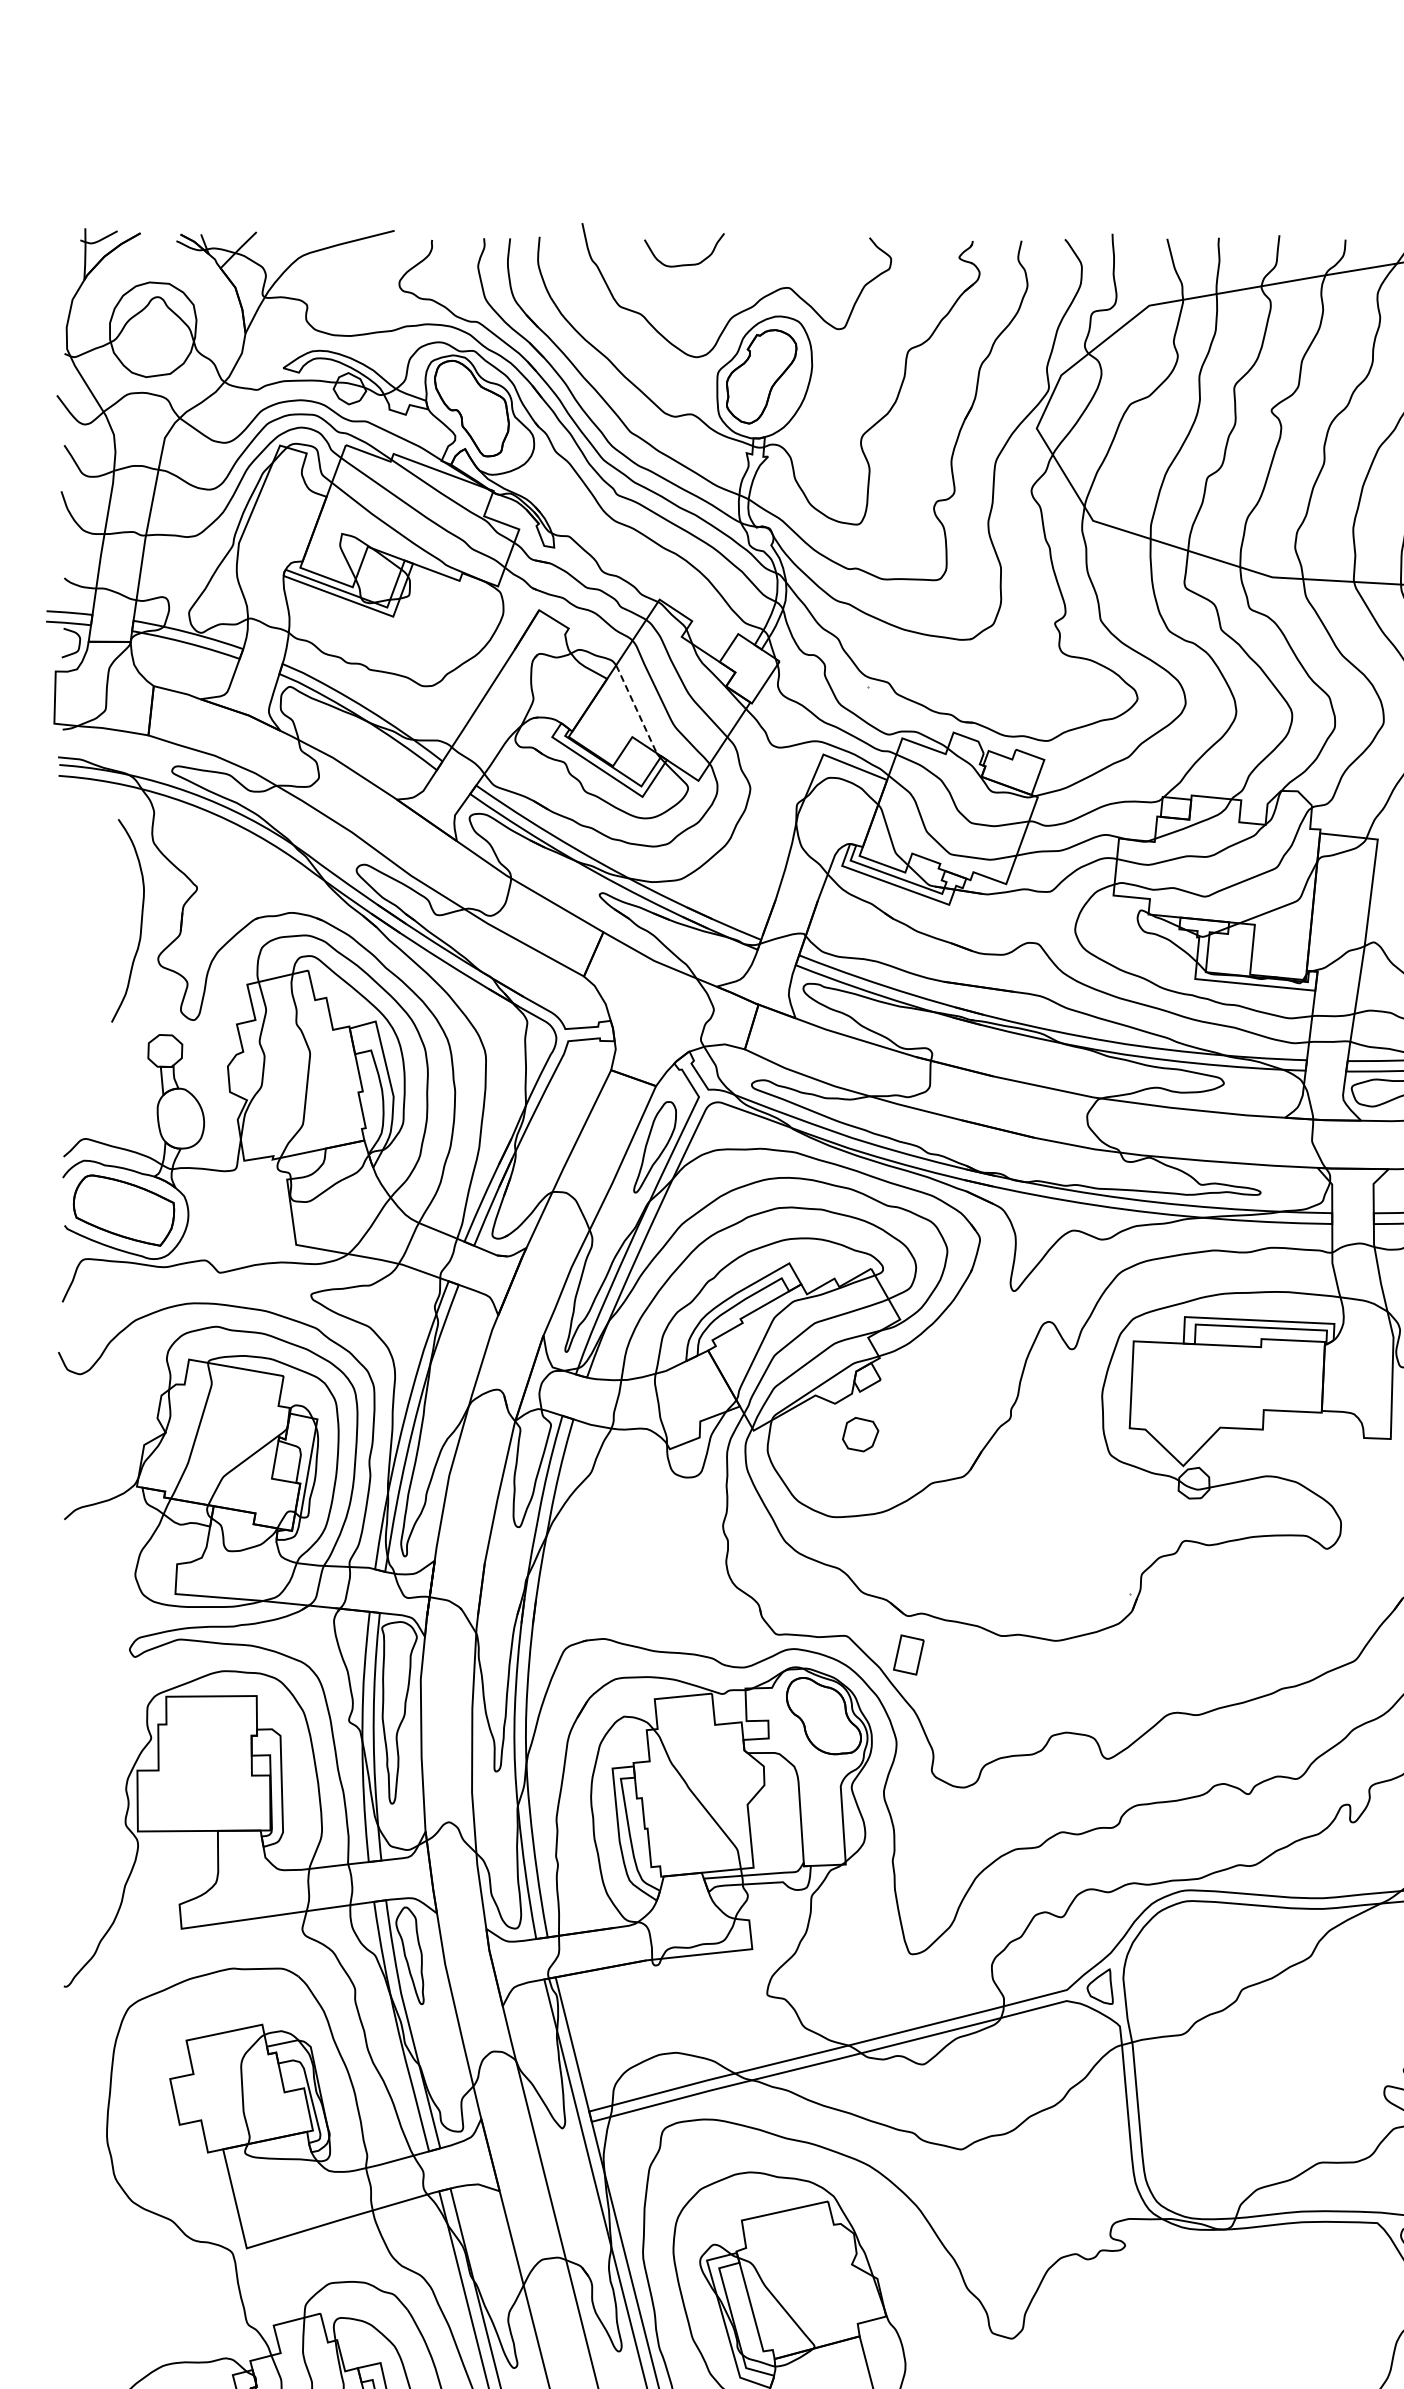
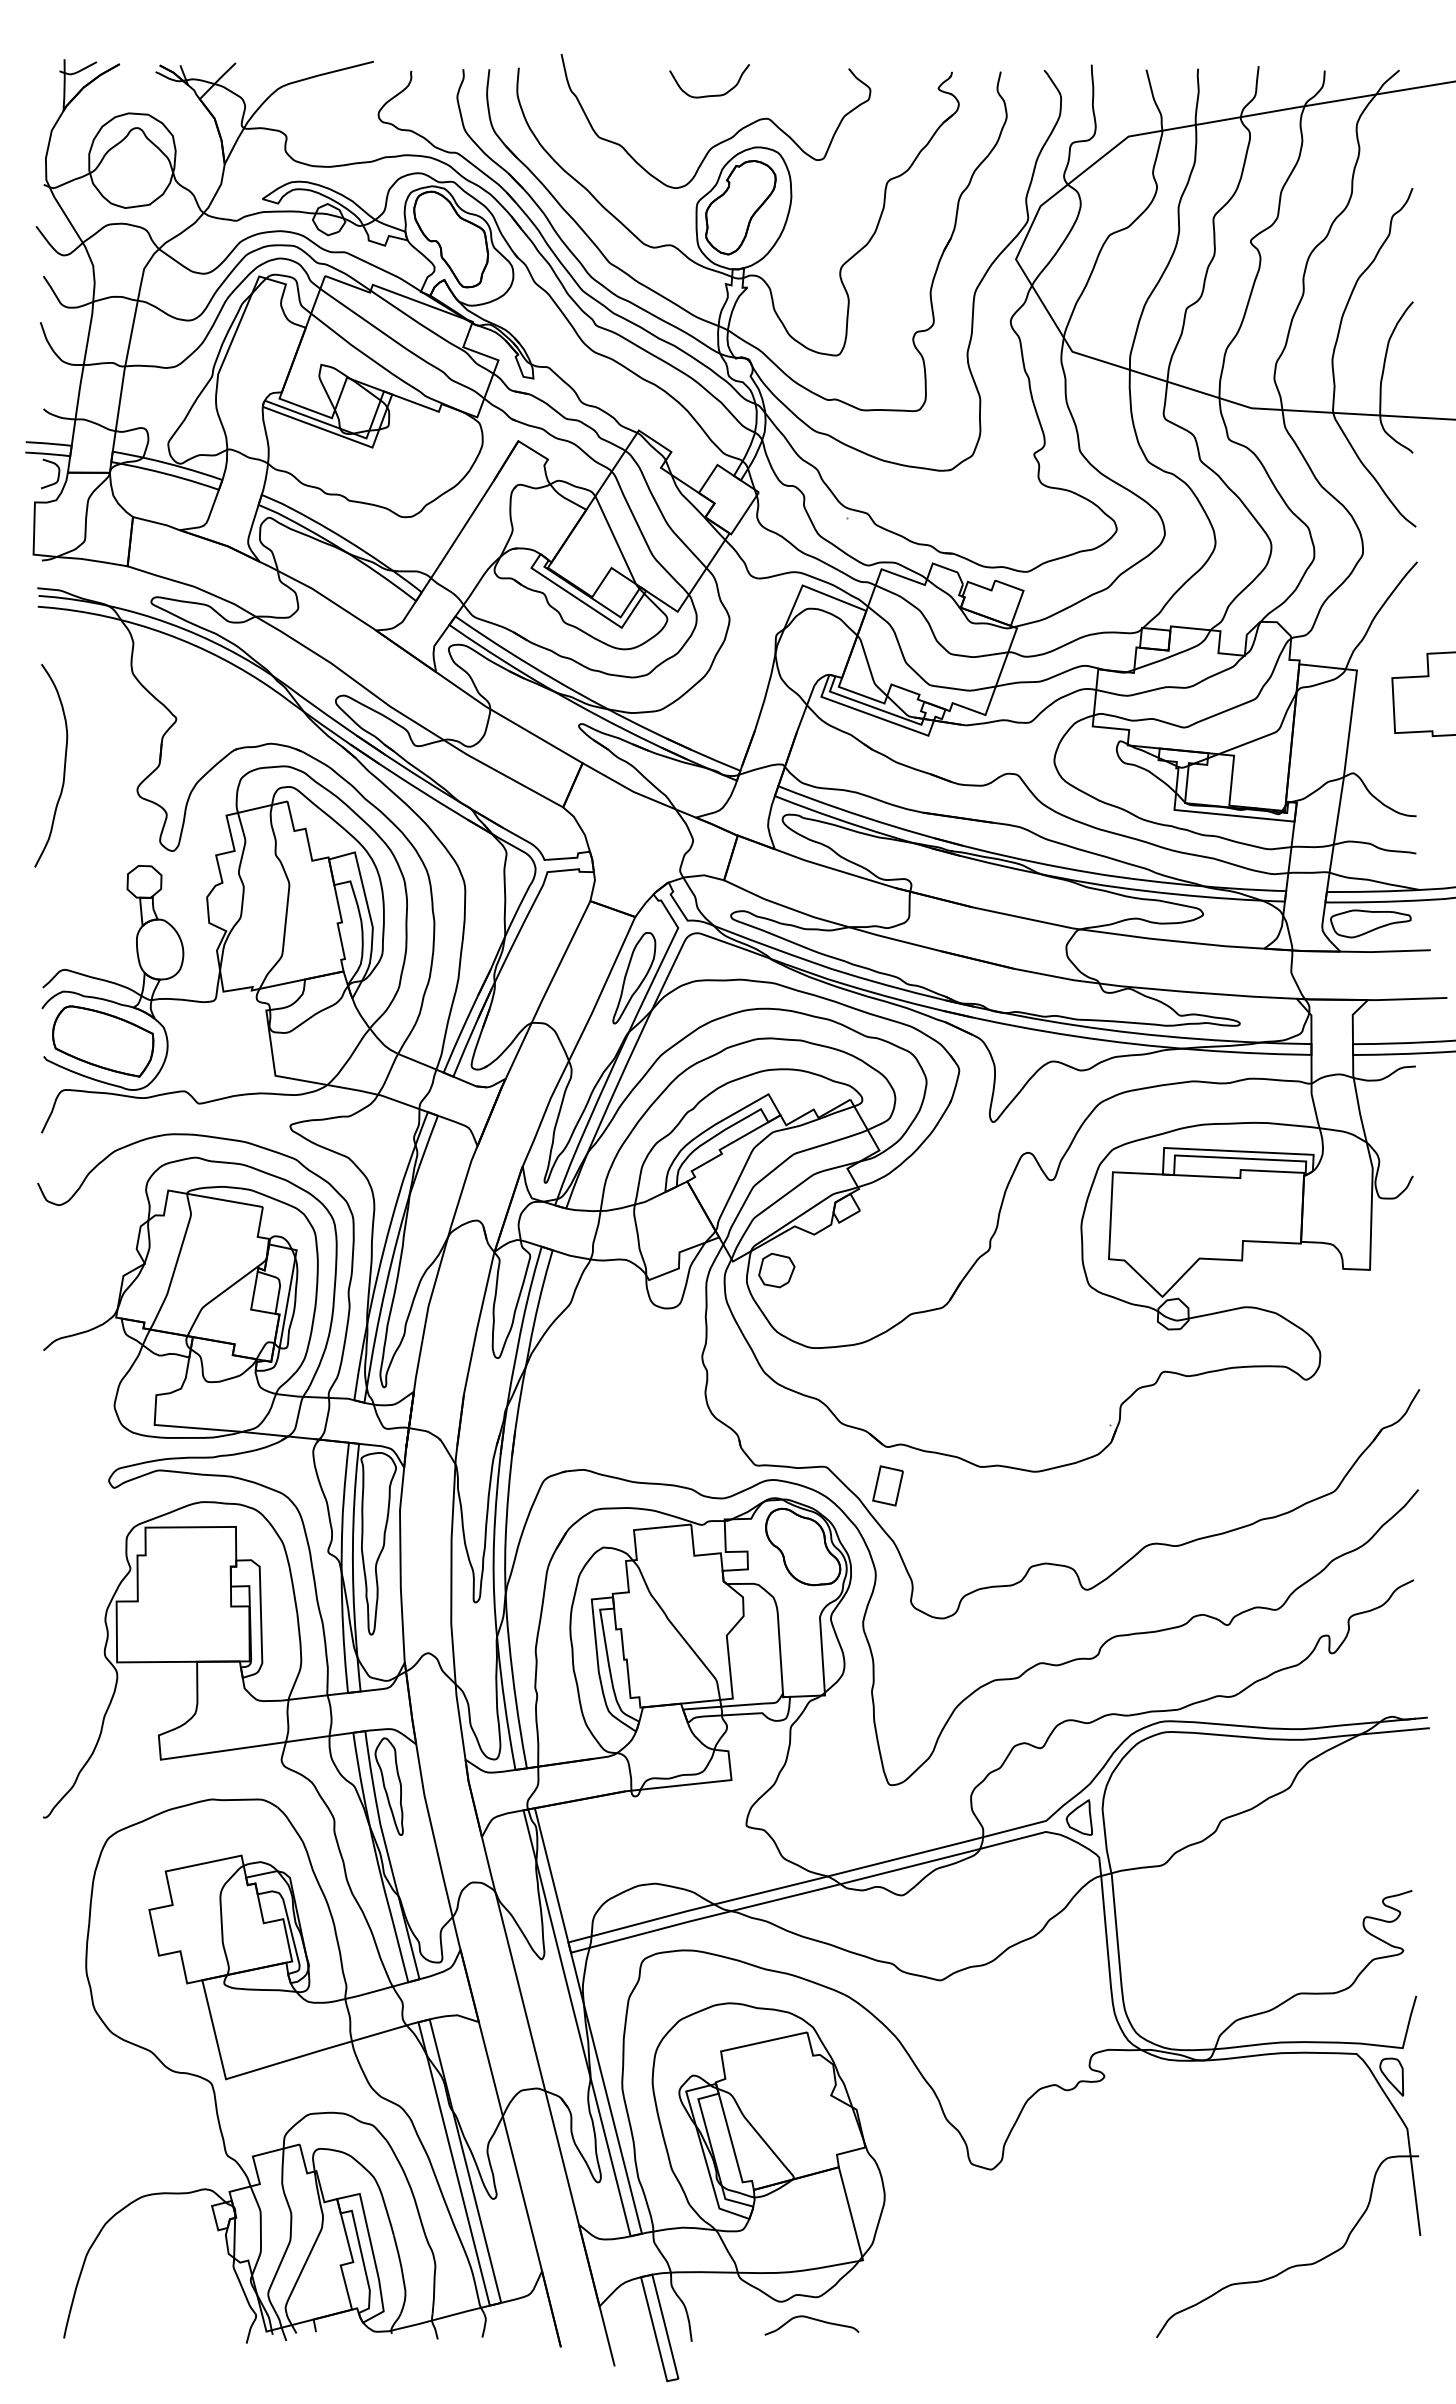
curve: (684, 264) -> (709, 95), moved
line: (636, 708) -> (615, 539), dashed -> solid
curve: (140, 923) -> (63, 768), moved
part: (860, 1434) -> (776, 1270), moved

